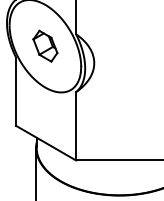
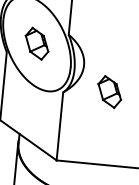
part: (122, 86) -> (109, 91), added

